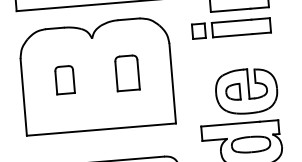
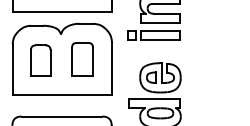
part: (127, 73) -> (82, 59), size x1.43
part: (64, 80) -> (40, 60), size x1.67

